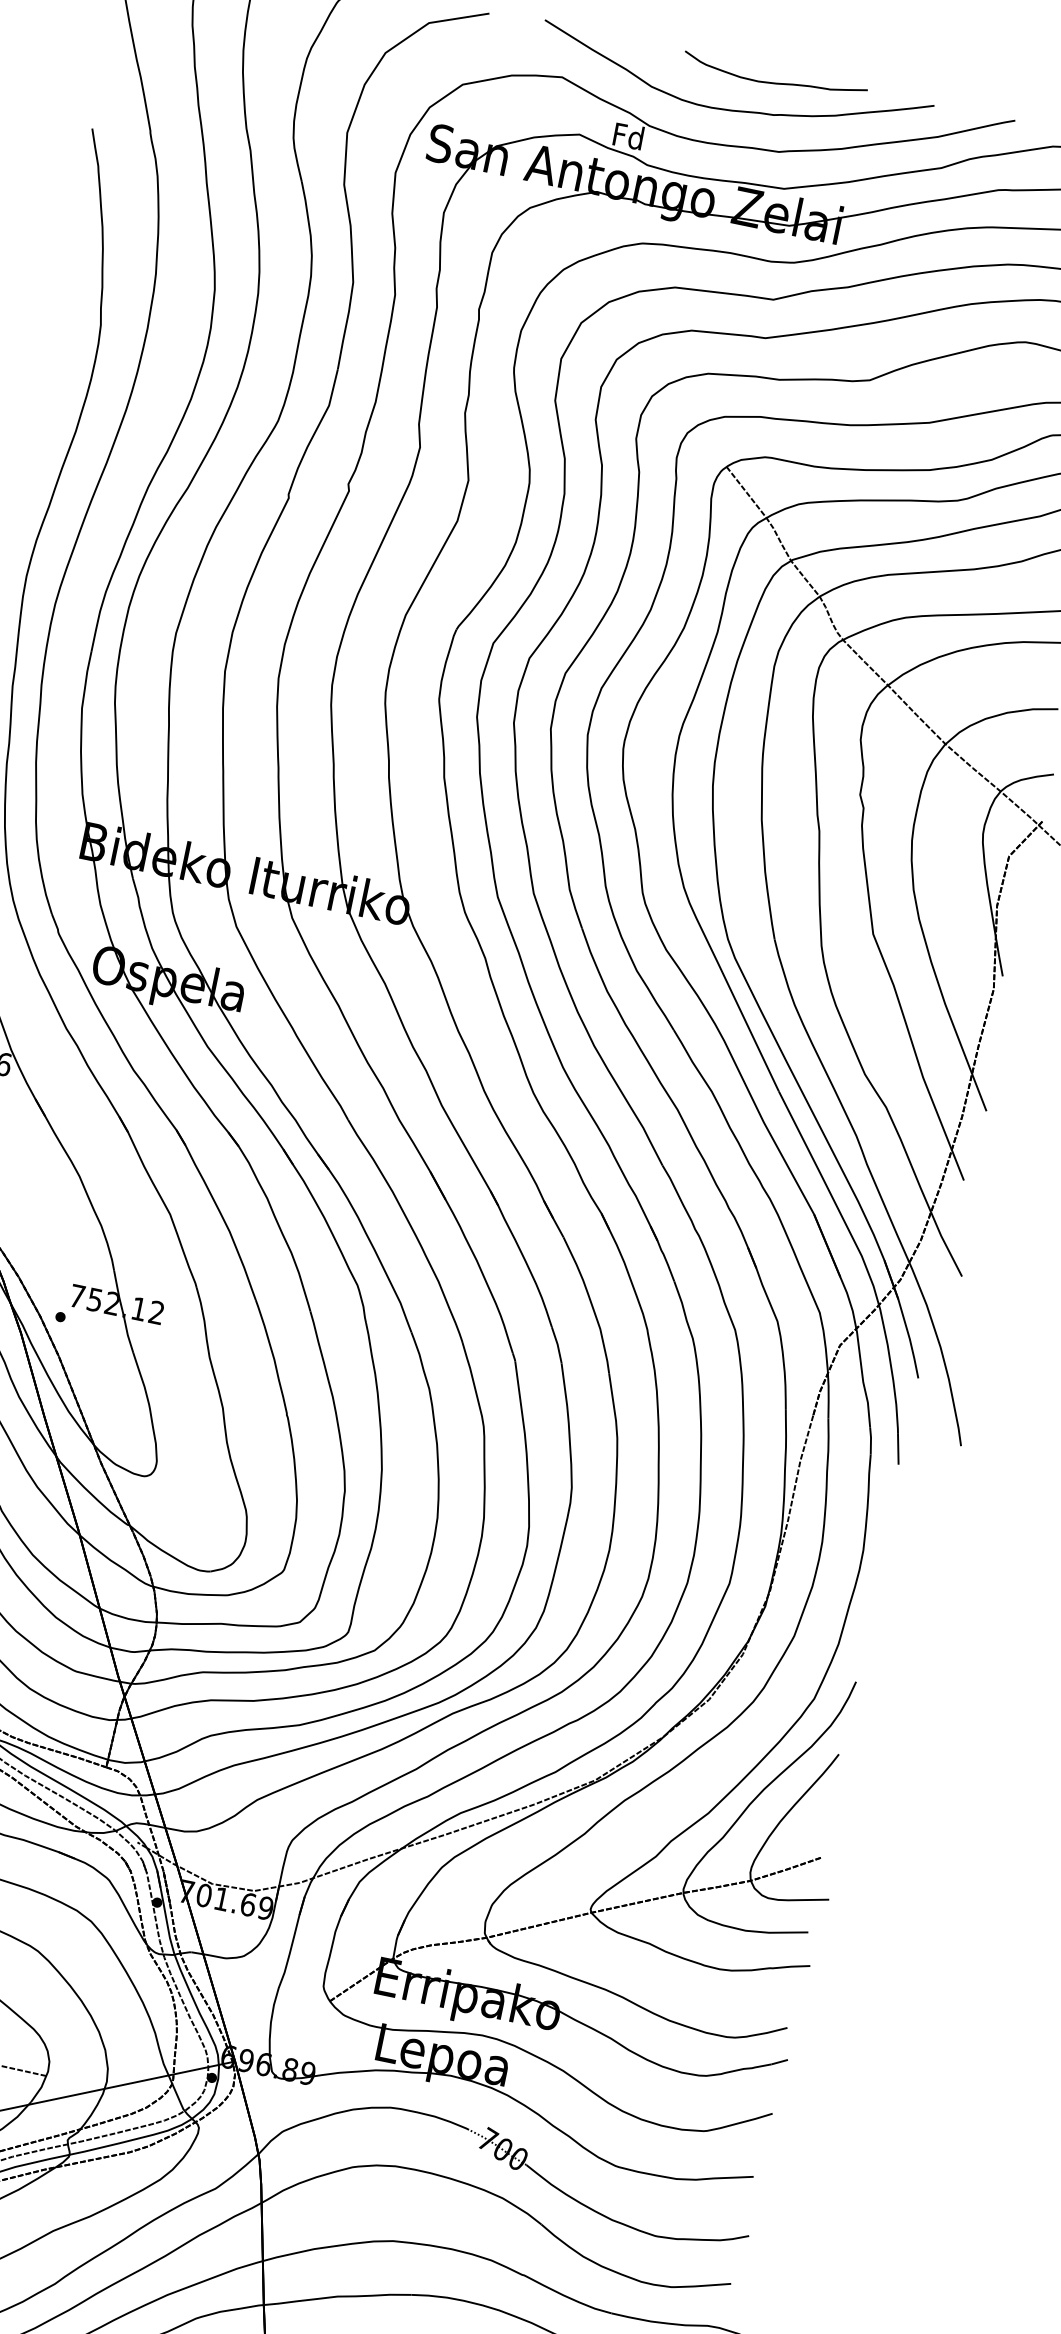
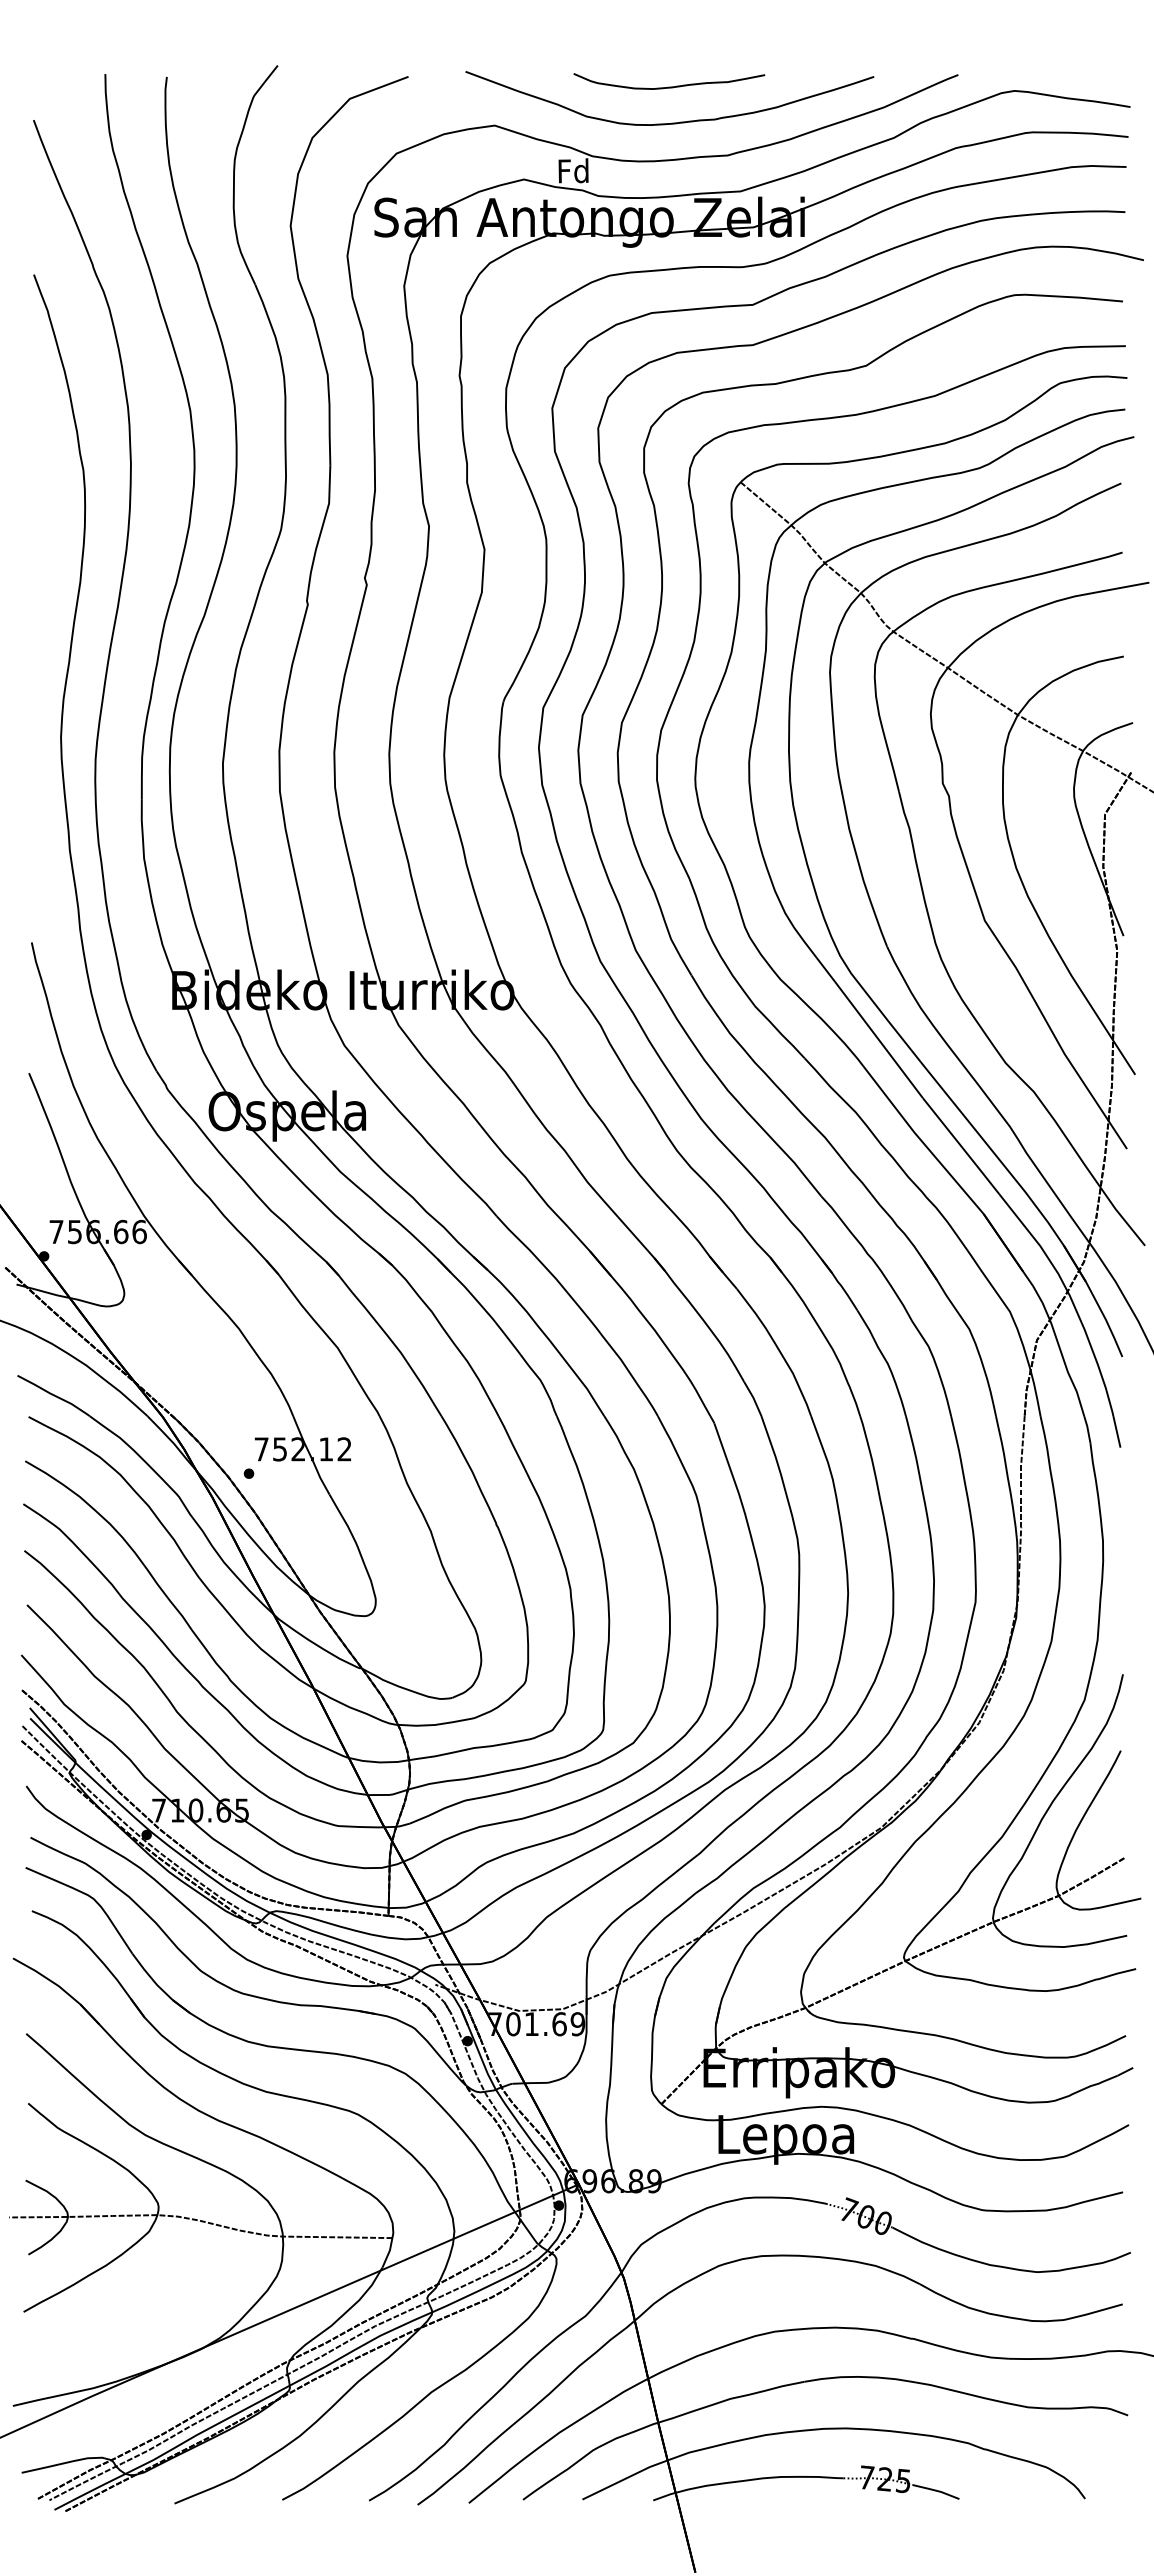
curve: (774, 82) -> (669, 86), moved

